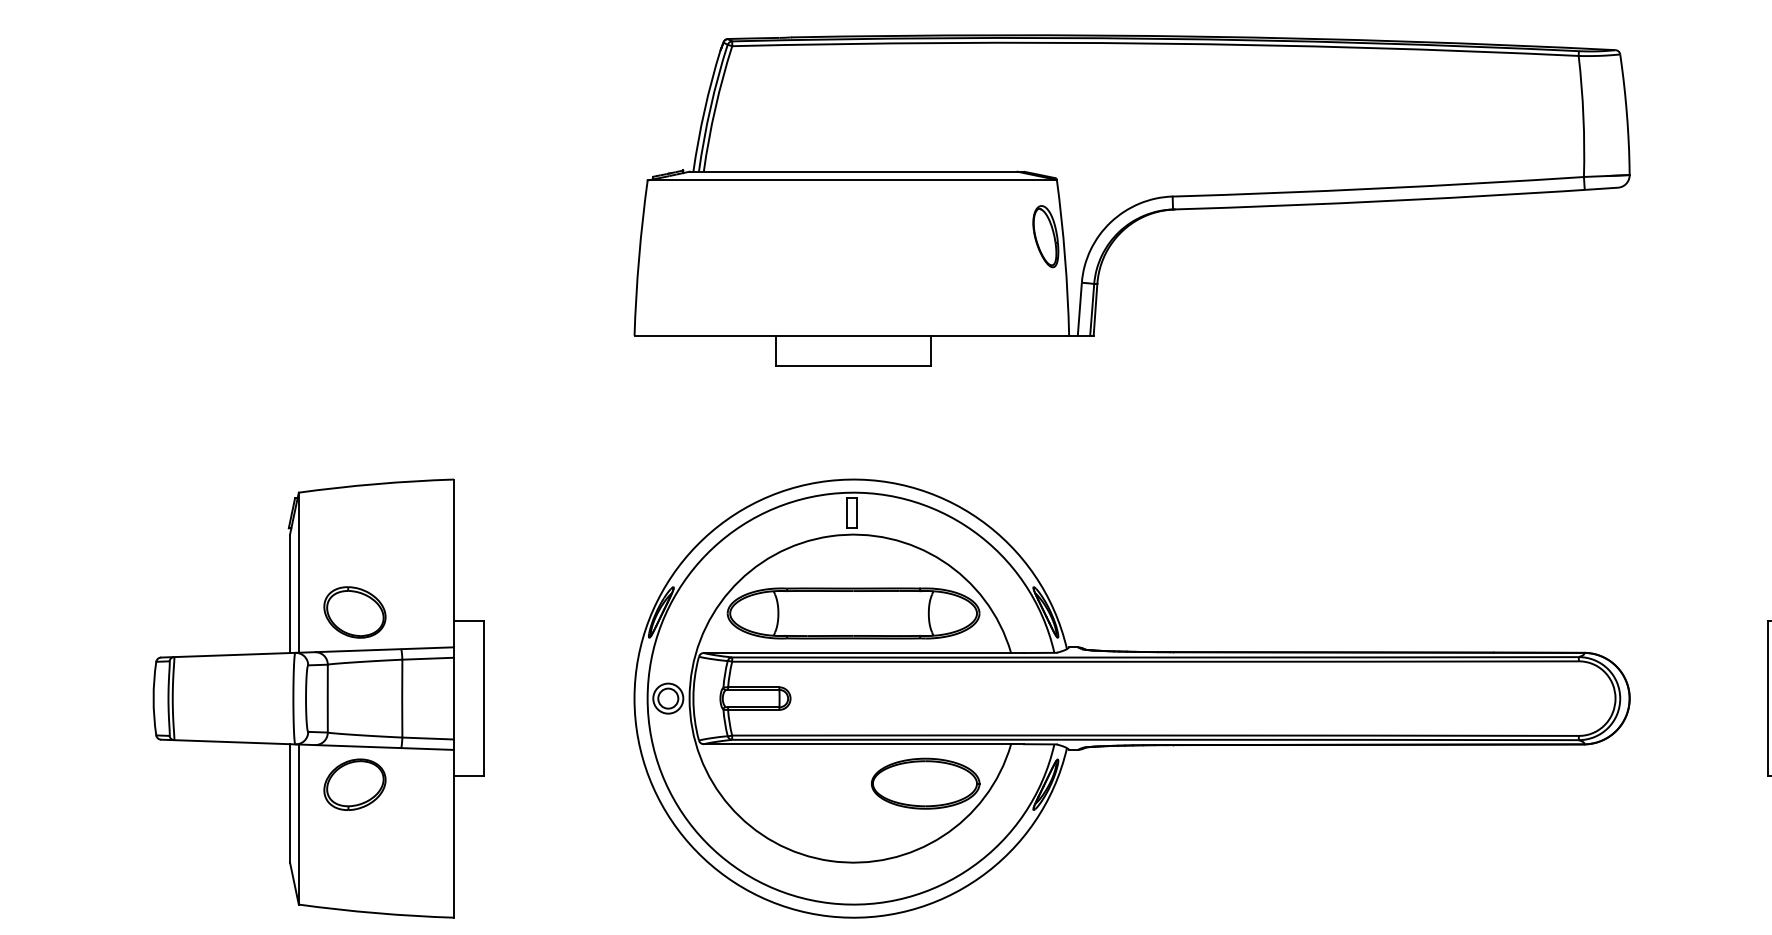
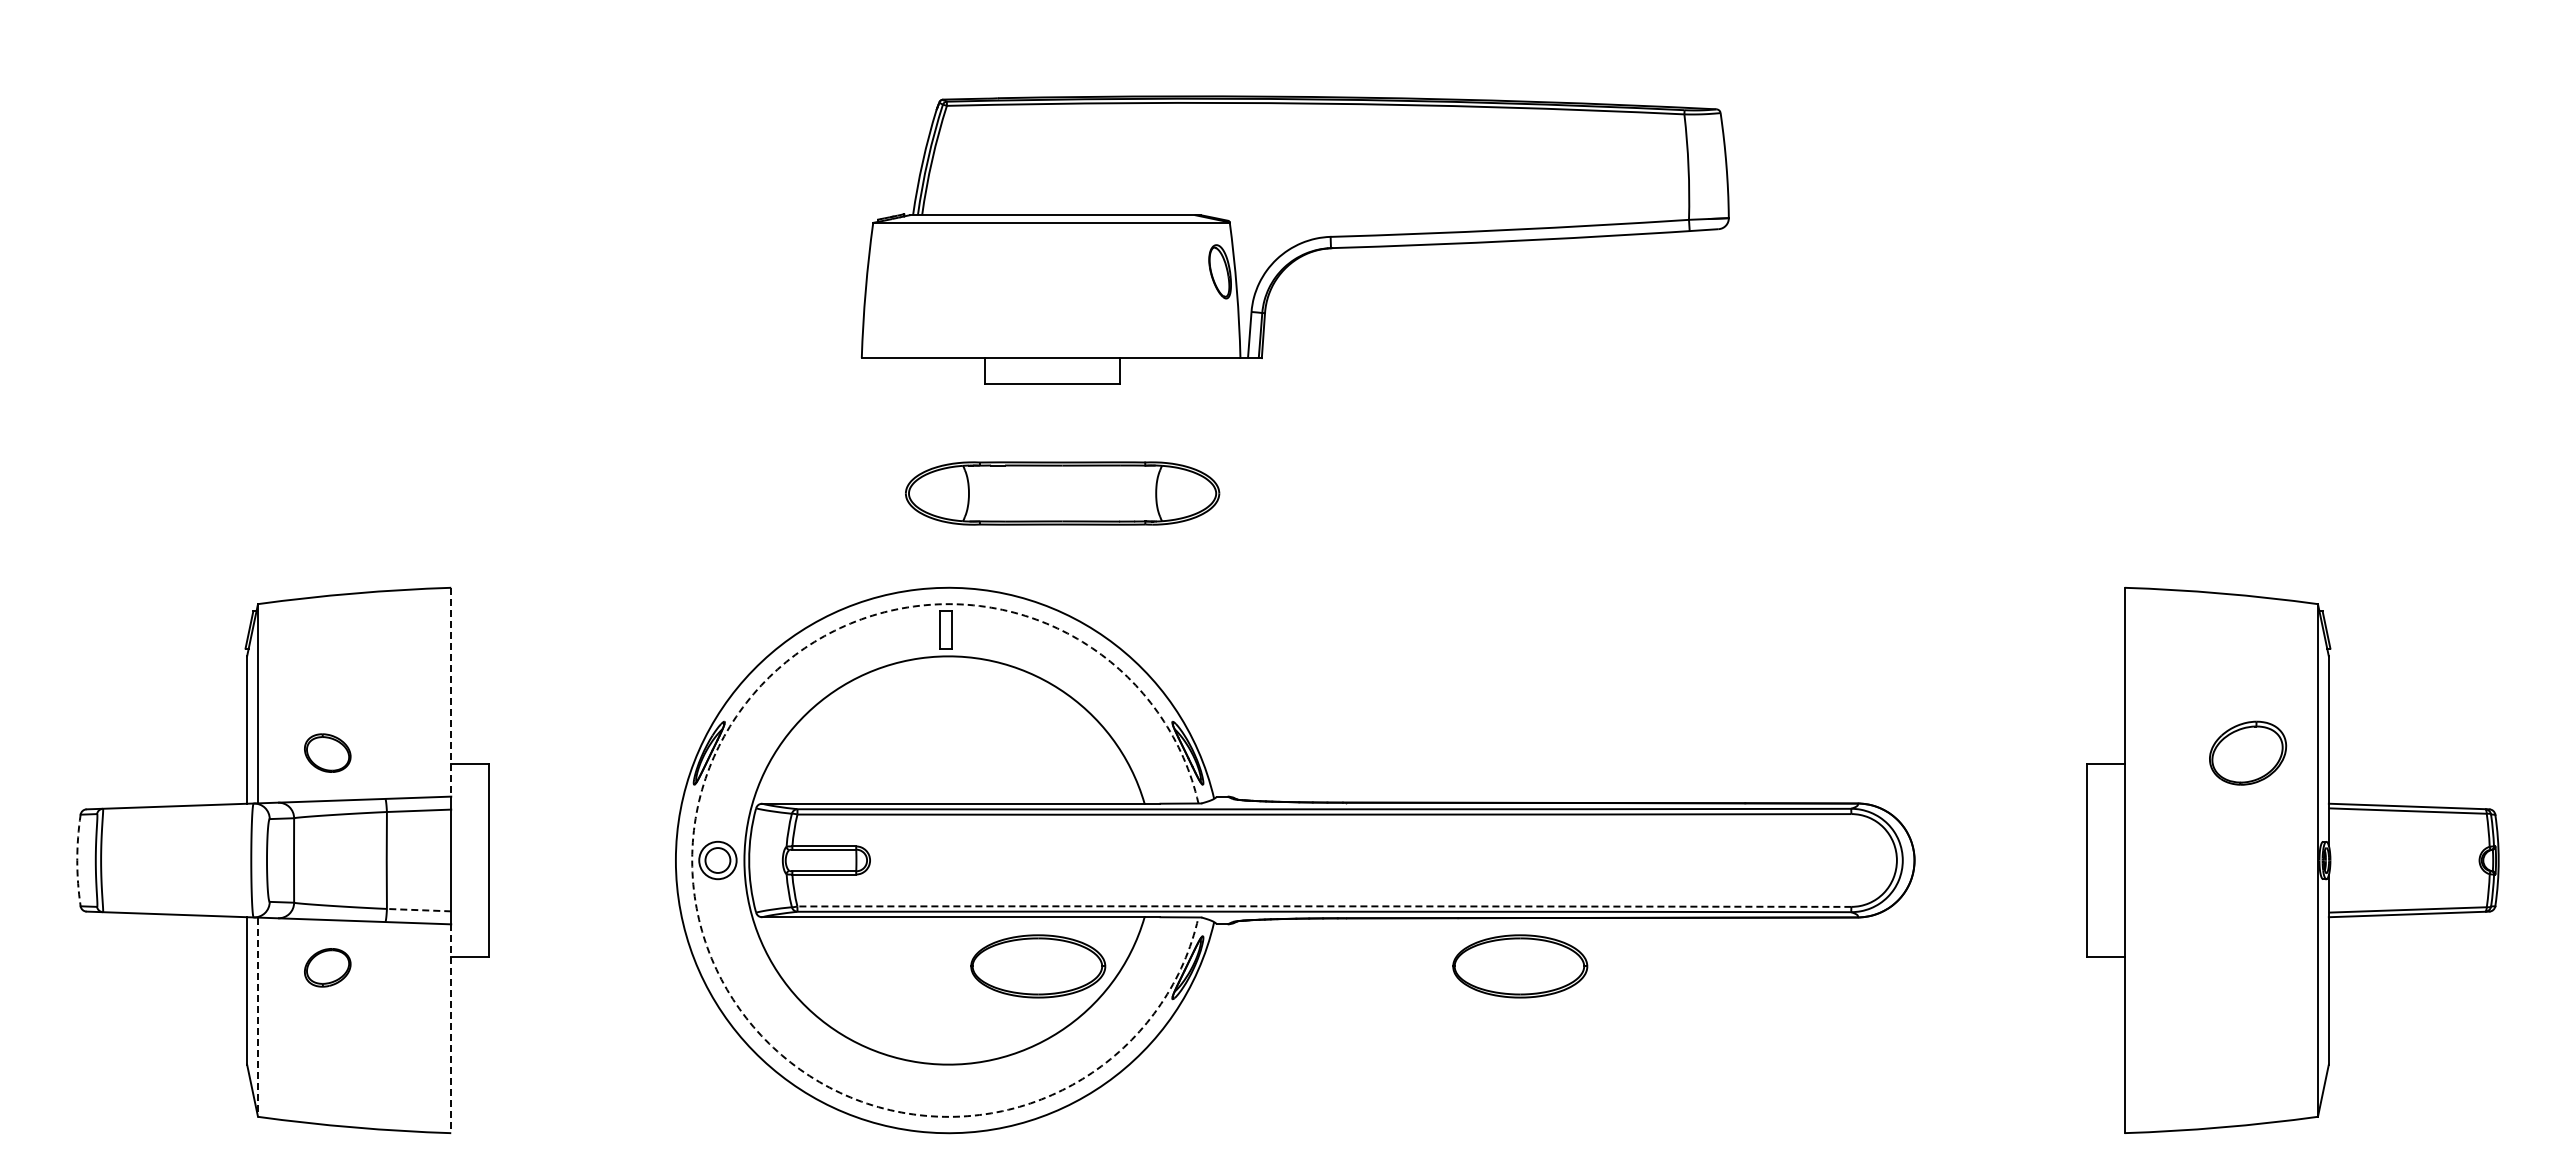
part: (1132, 199) -> (1295, 239), size x0.7
line: (454, 563) -> (451, 692), solid -> dashed
part: (354, 611) -> (327, 752), size x0.6
part: (853, 613) -> (1062, 493), moved
arc: (153, 698) -> (77, 860), solid -> dashed
arc: (647, 698) -> (692, 860), solid -> dashed
arc: (1155, 735) -> (1324, 906), solid -> dashed
line: (427, 738) -> (418, 910), solid -> dashed
part: (1313, 783) -> (1520, 966), added
part: (354, 784) -> (327, 967), size x0.6
line: (299, 824) -> (258, 1017), solid -> dashed
line: (454, 834) -> (451, 1029), solid -> dashed

